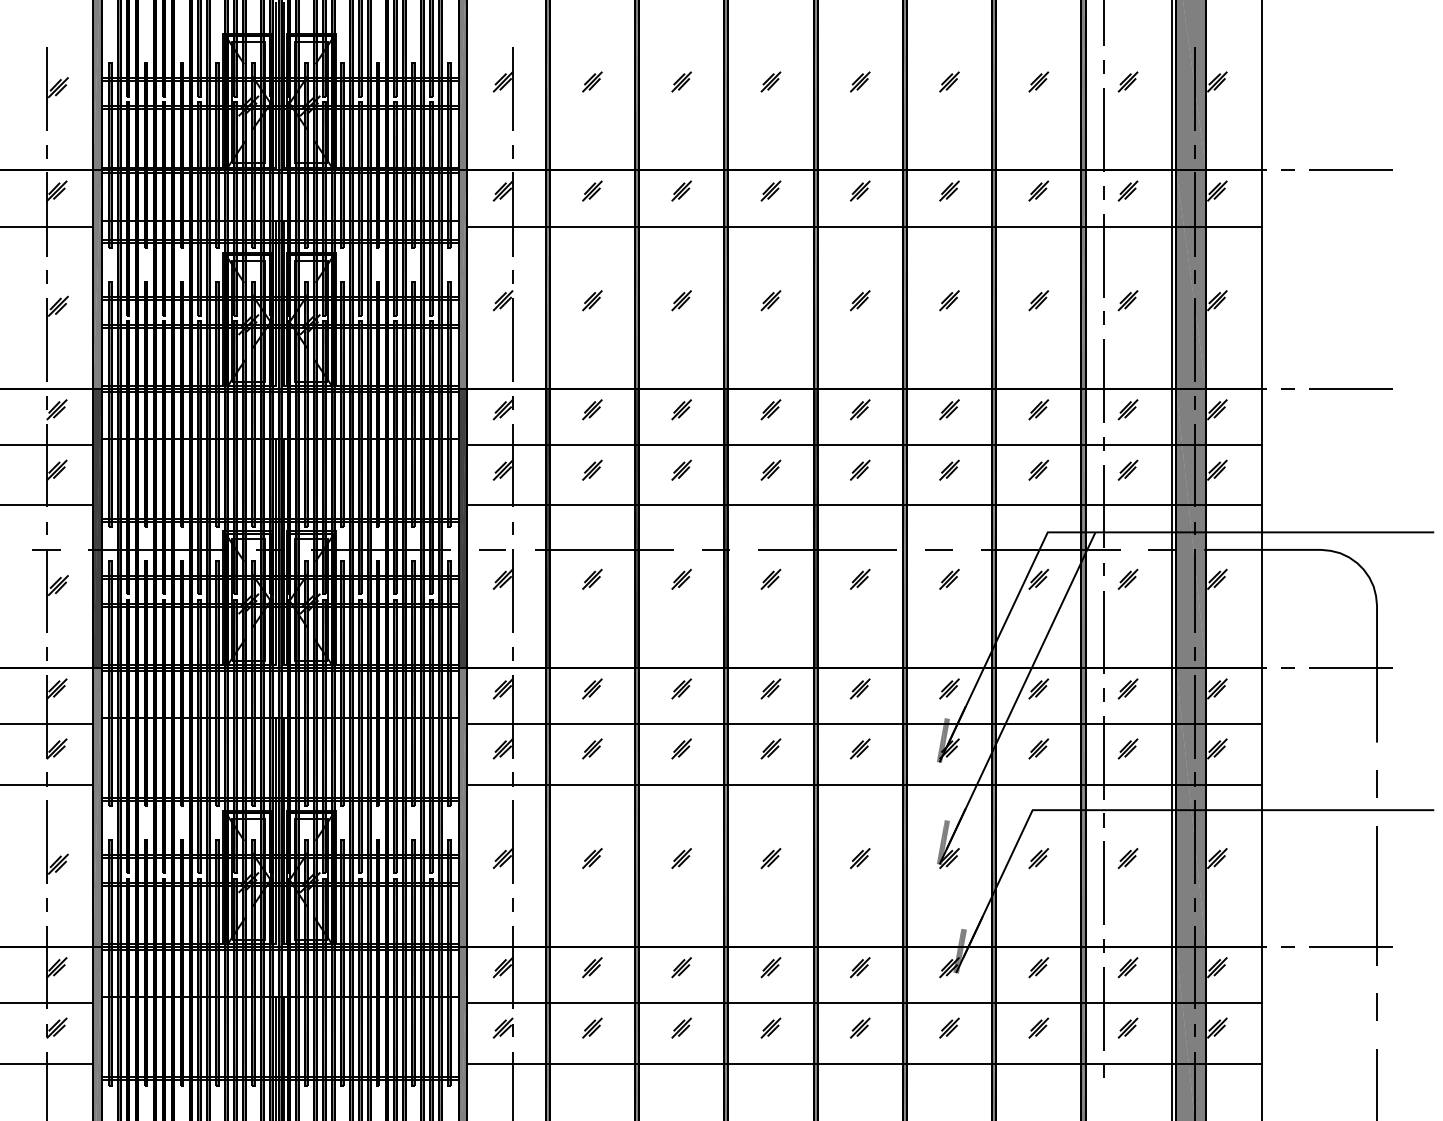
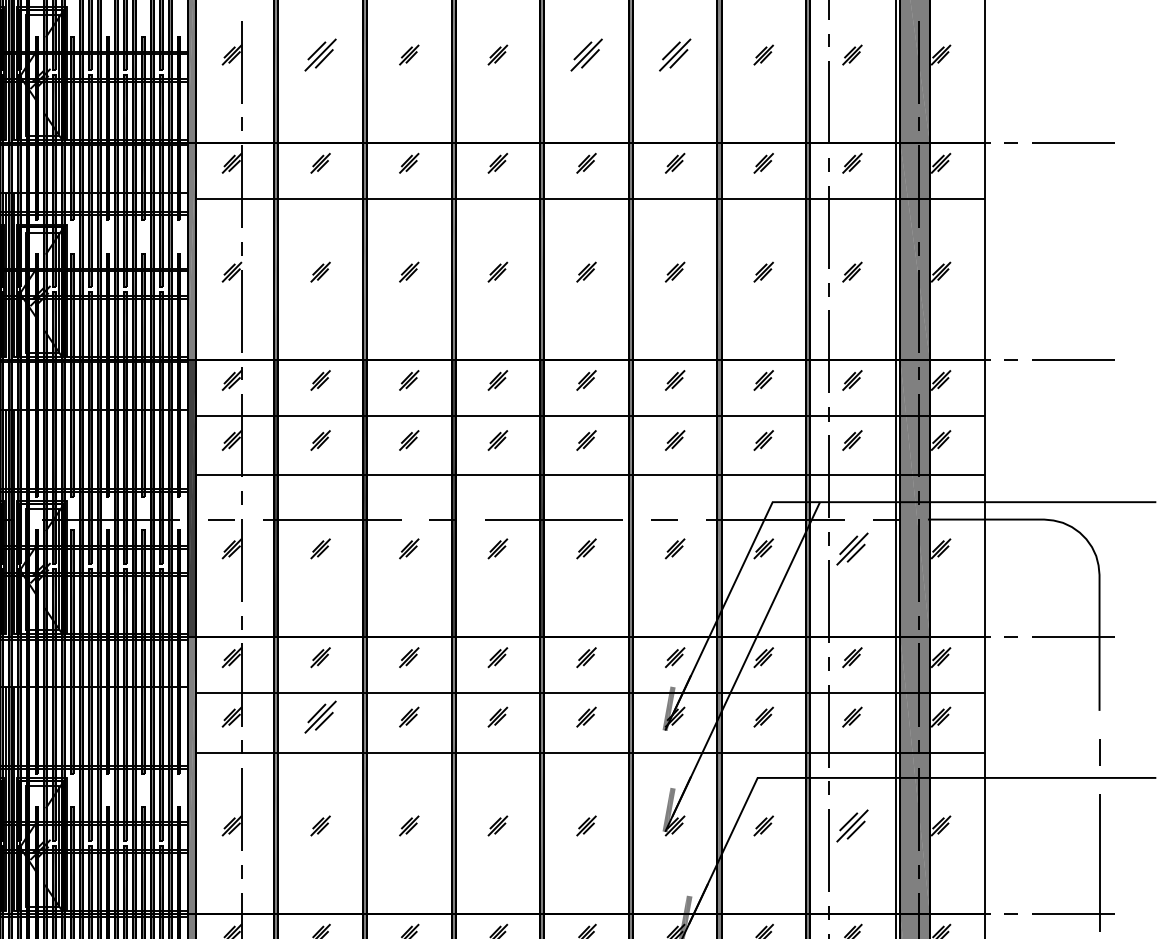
part: (592, 81) -> (320, 54), size x1.6
part: (859, 81) -> (585, 54), size x1.6
part: (949, 81) -> (675, 54), size x1.6
part: (1127, 578) -> (851, 547), size x1.6
part: (592, 748) -> (320, 716), size x1.6
part: (1127, 858) -> (851, 825), size x1.6

